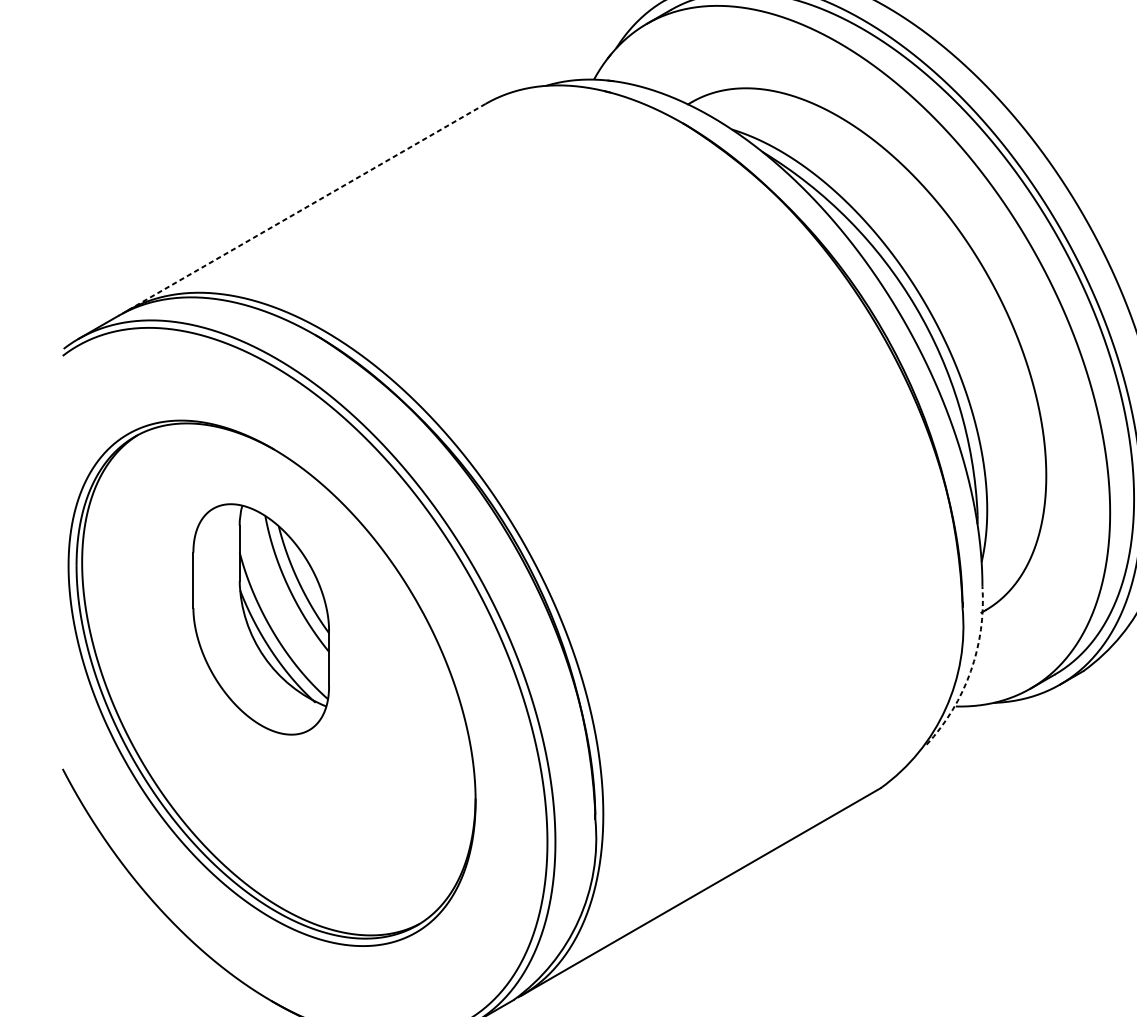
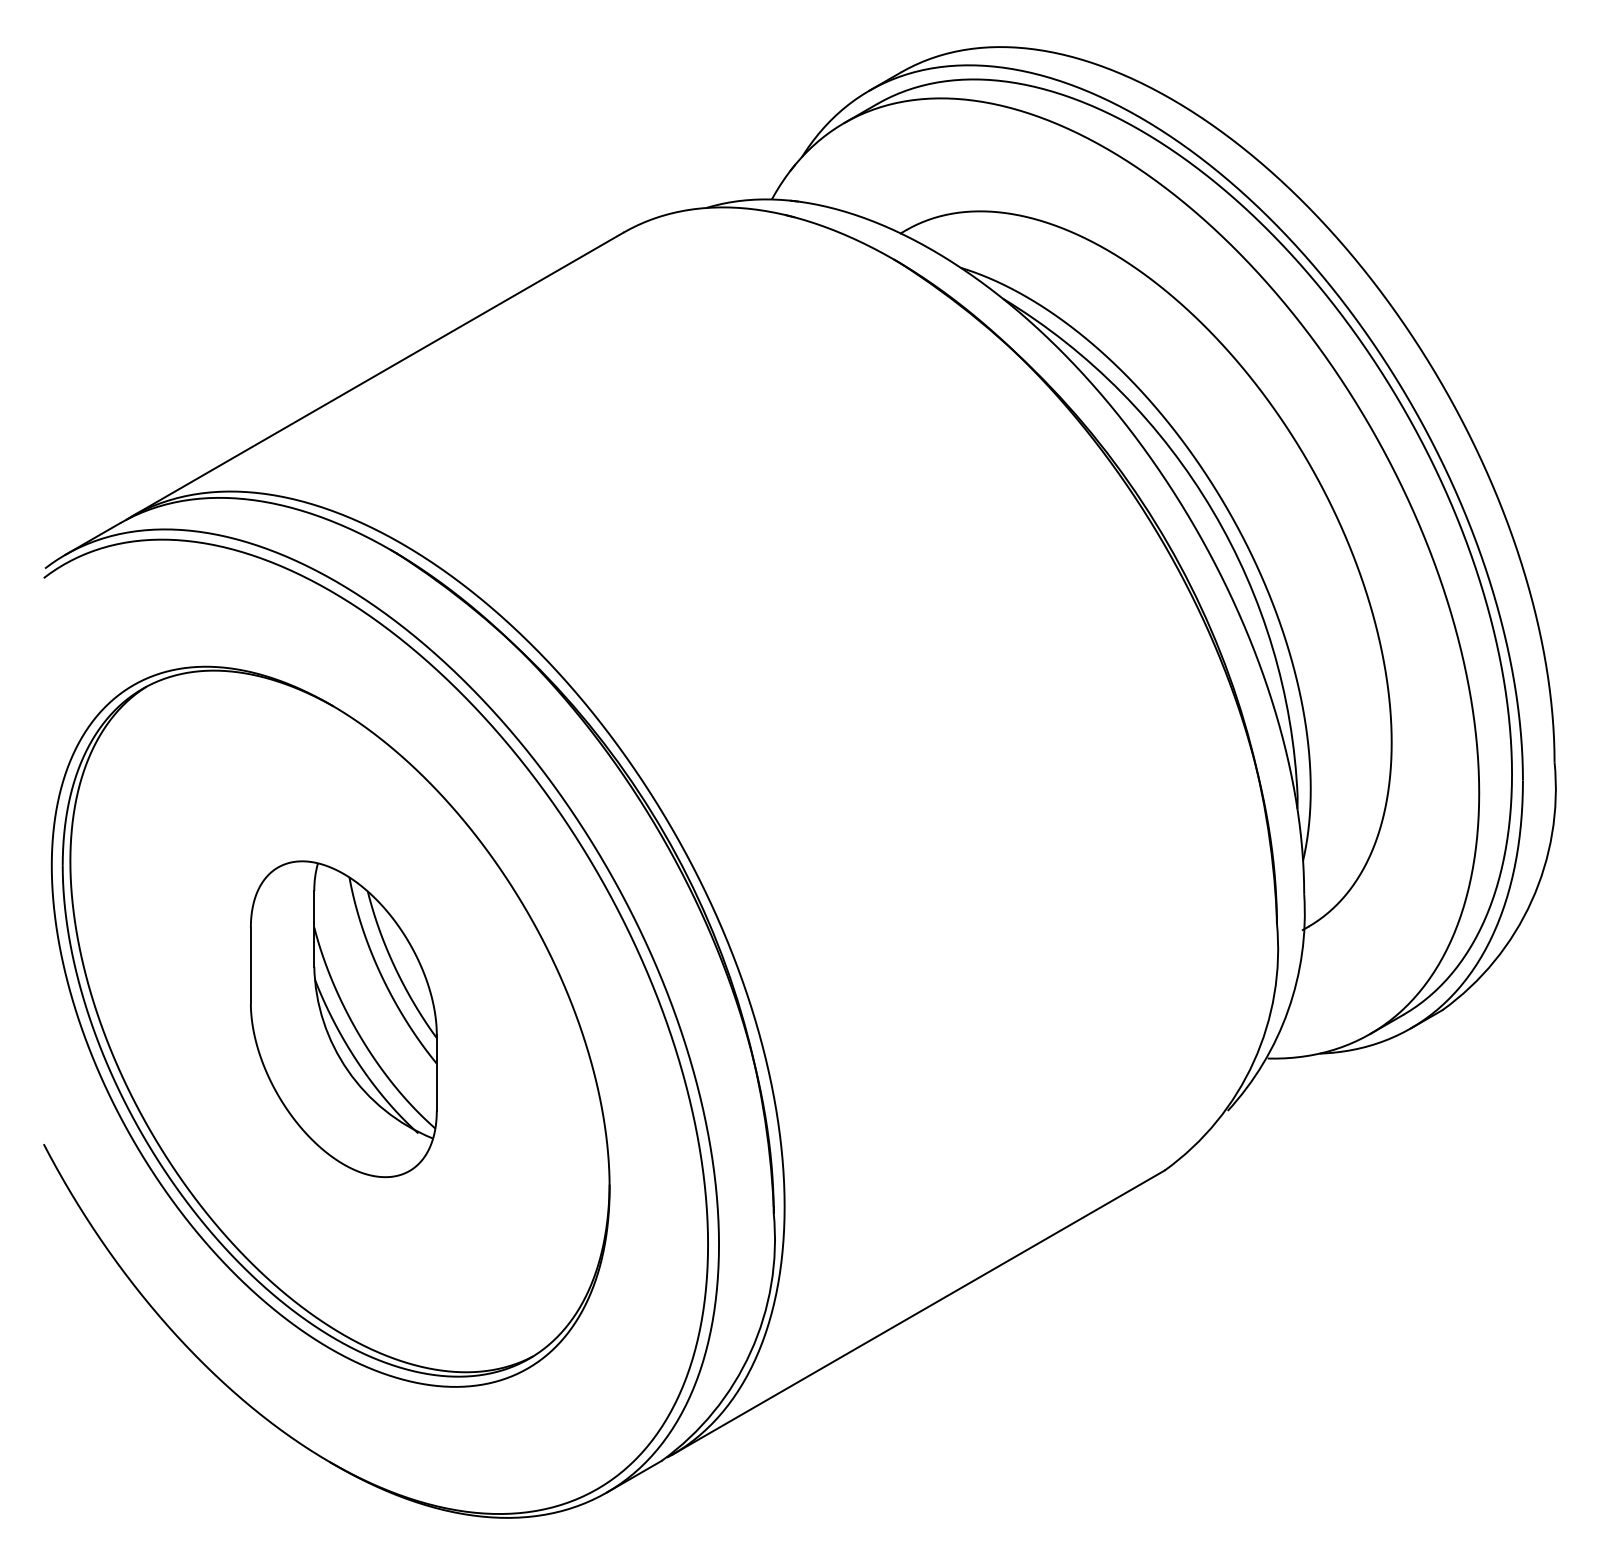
line: (305, 208) -> (376, 375), dashed -> solid
part: (261, 619) -> (343, 1019), moved
arc: (971, 671) -> (1288, 1010), dashed -> solid

